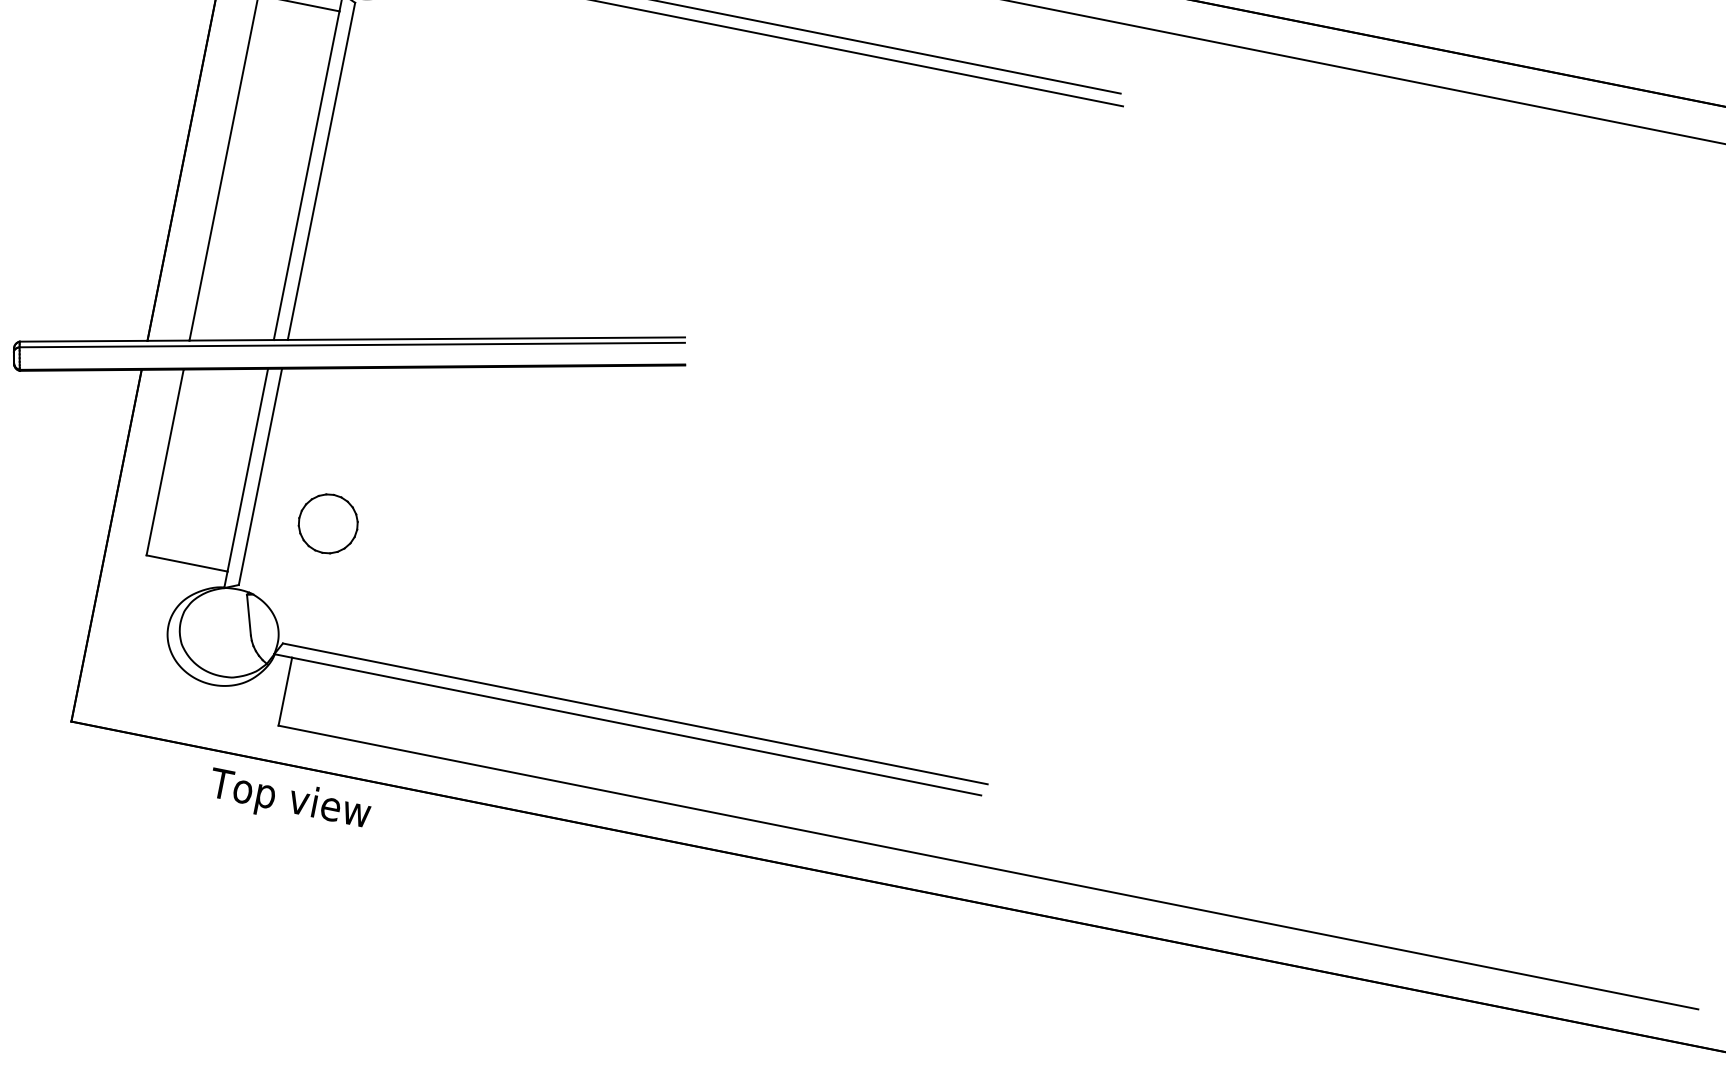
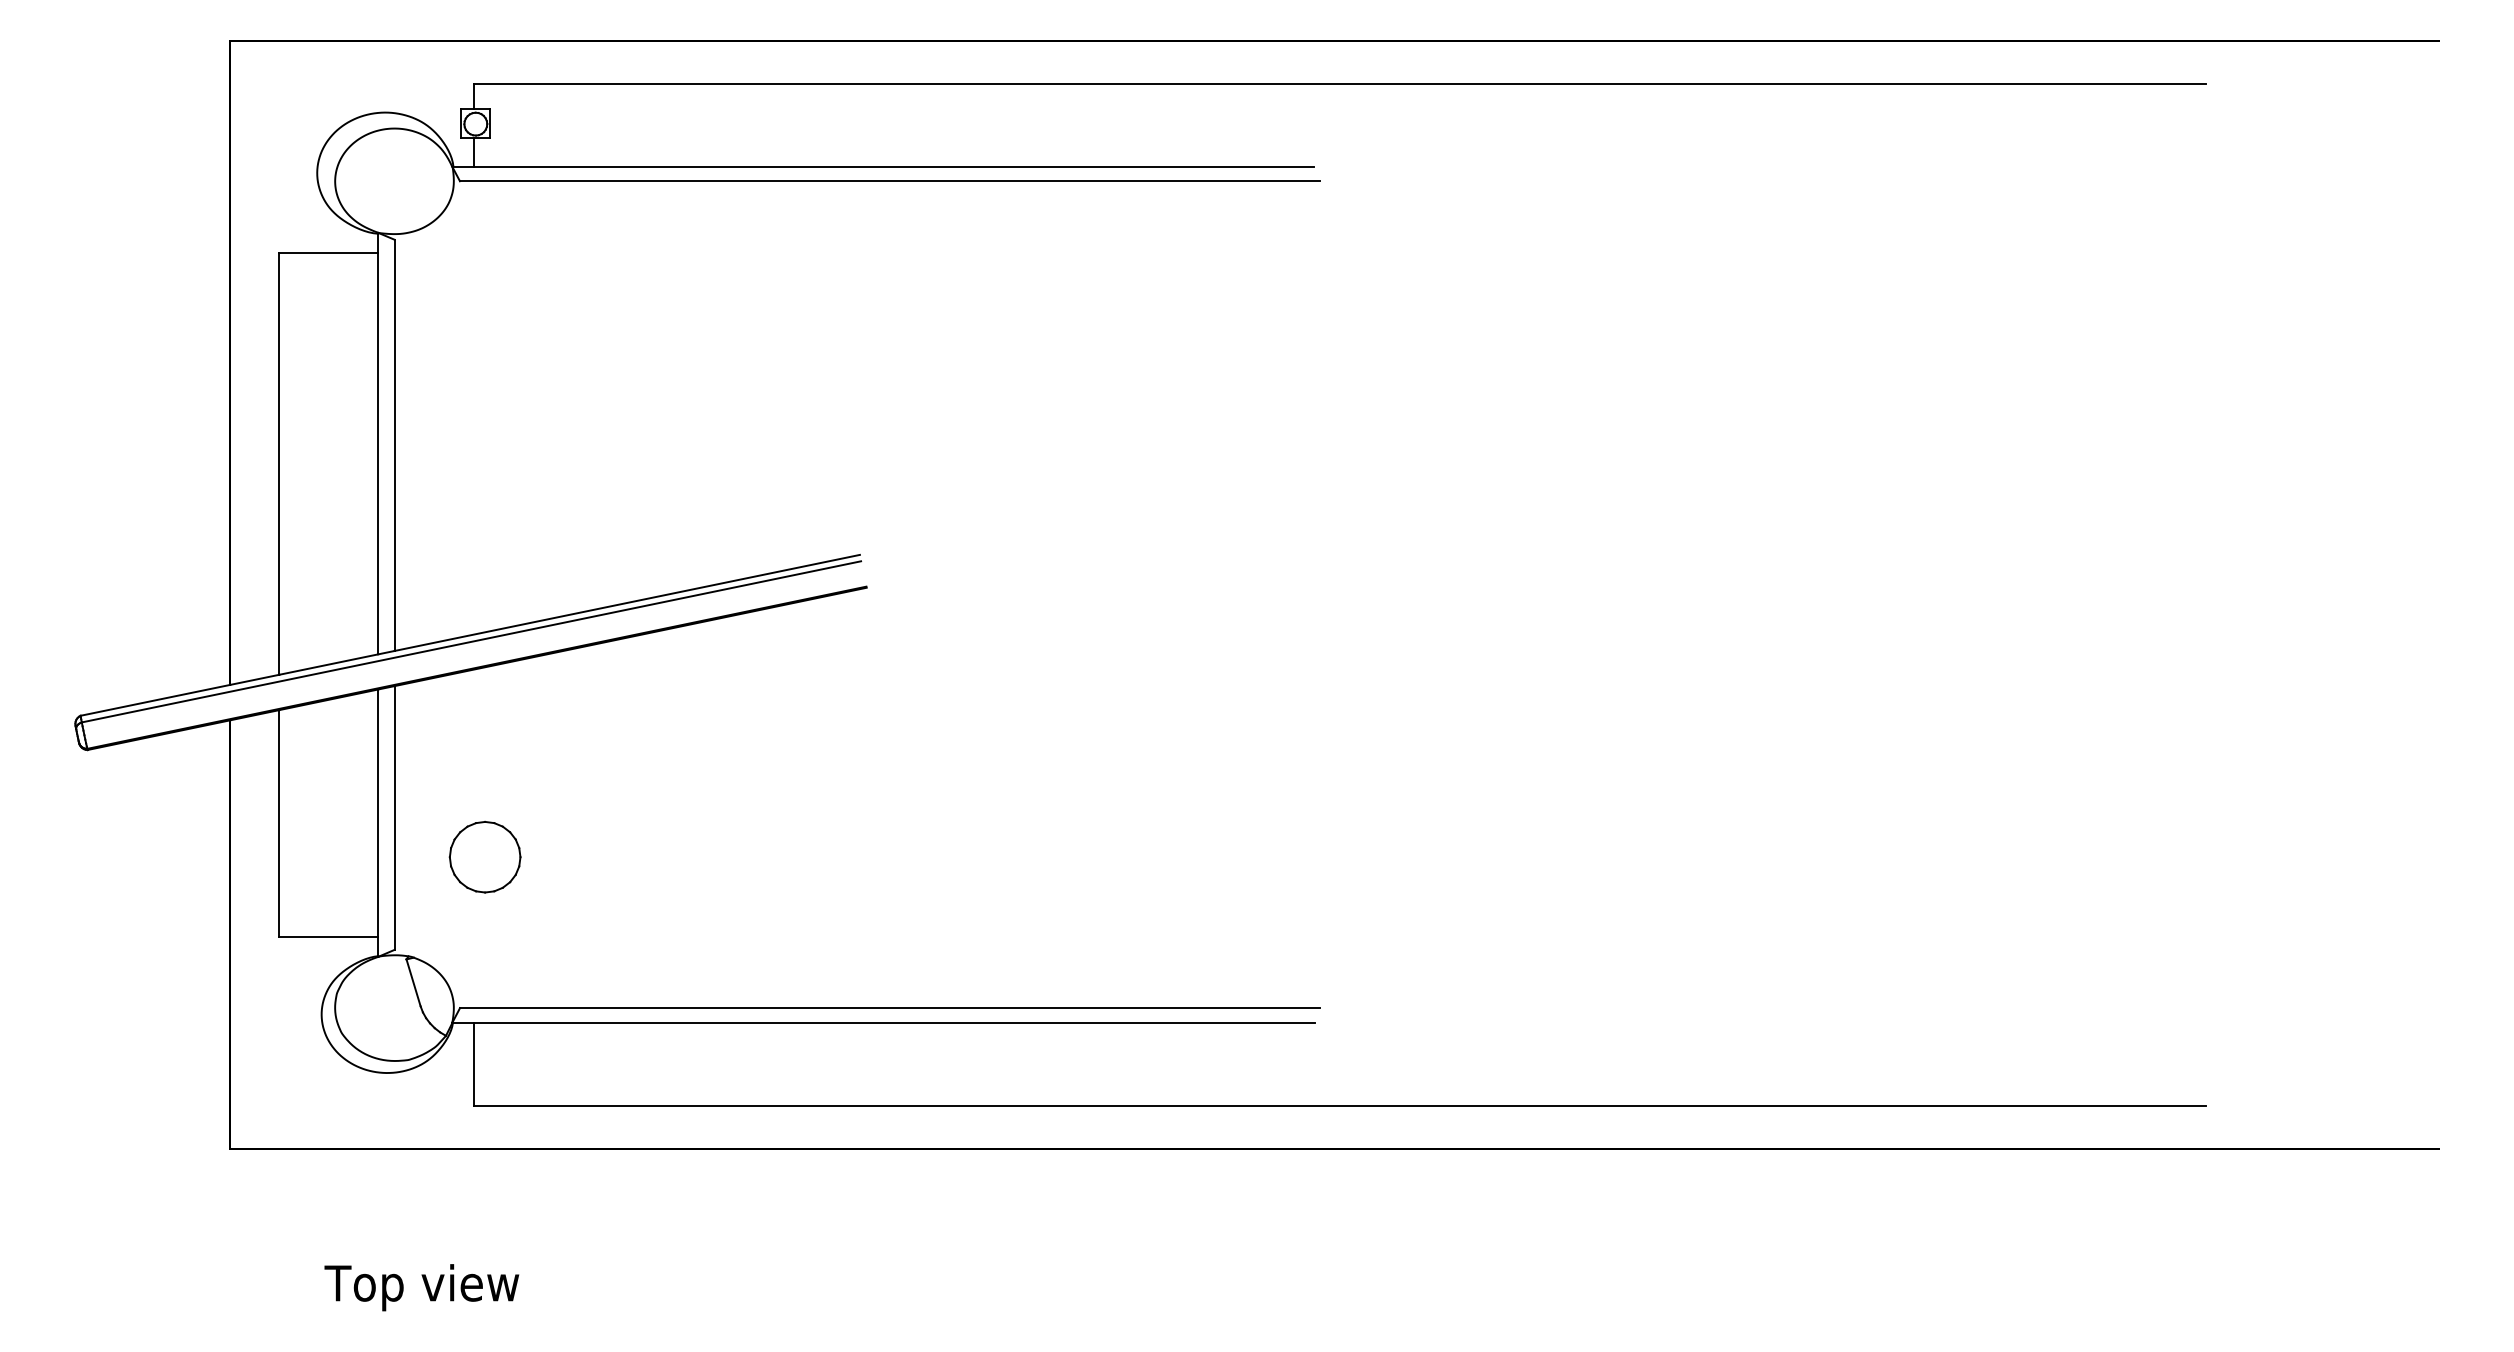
text: (289, 801) -> (421, 1287), moved

